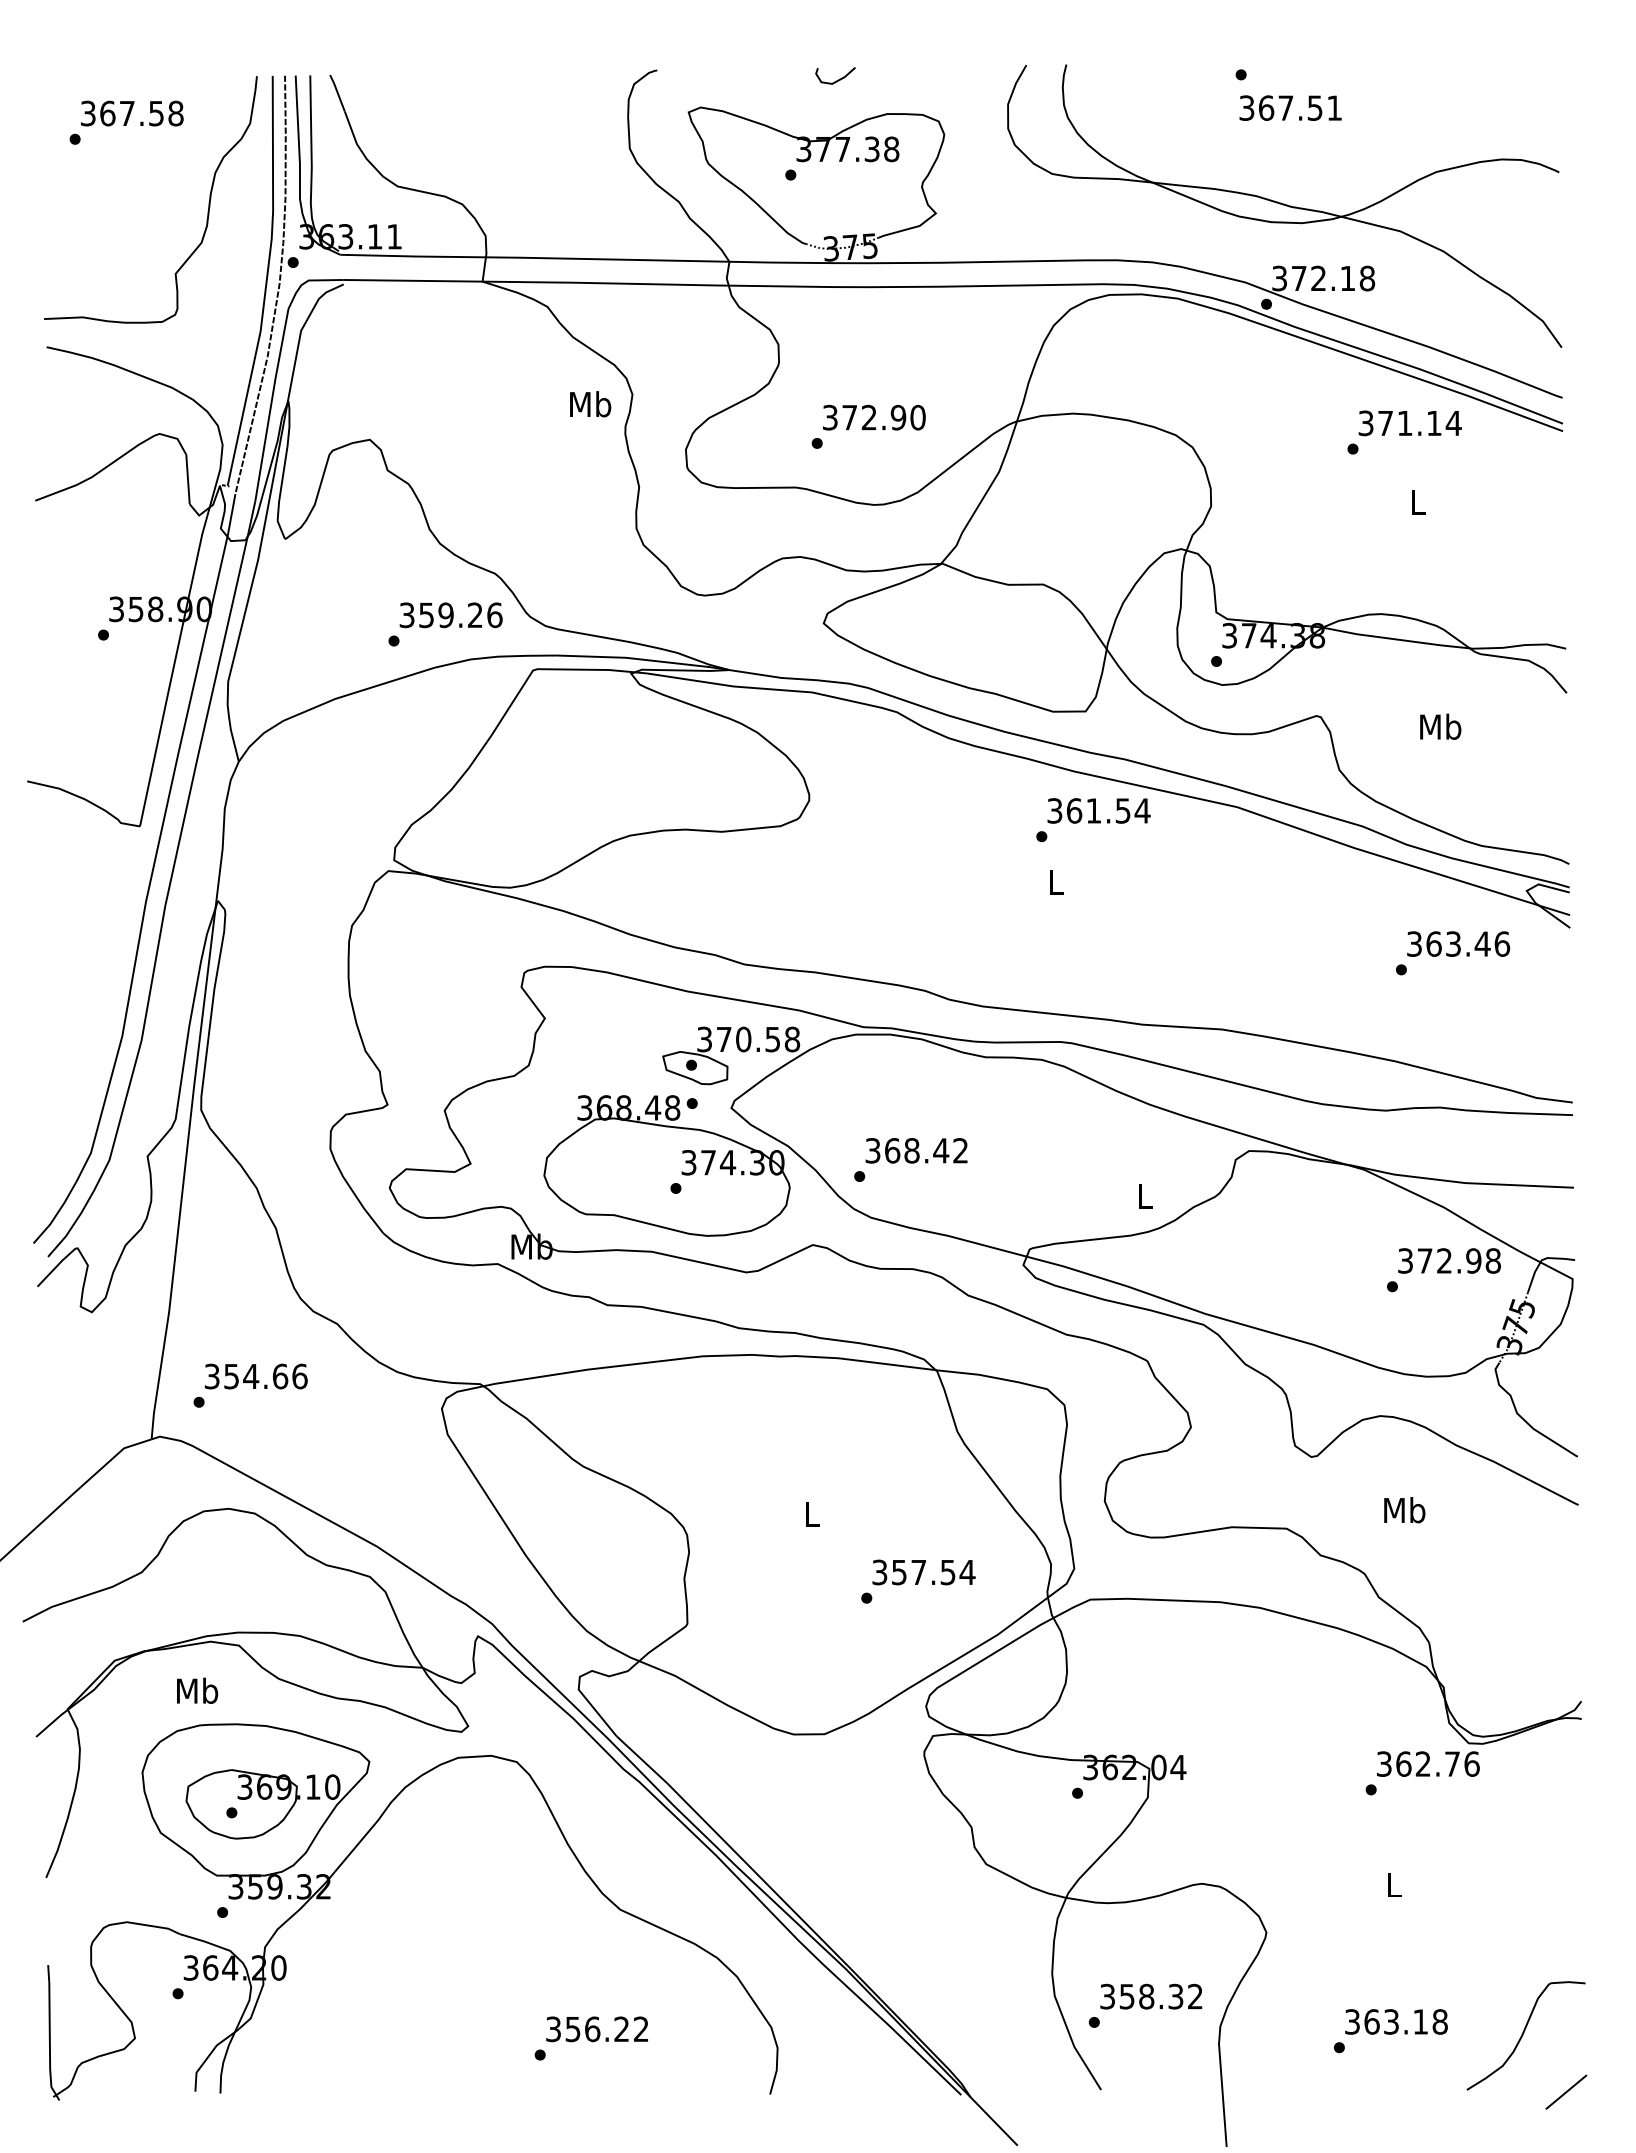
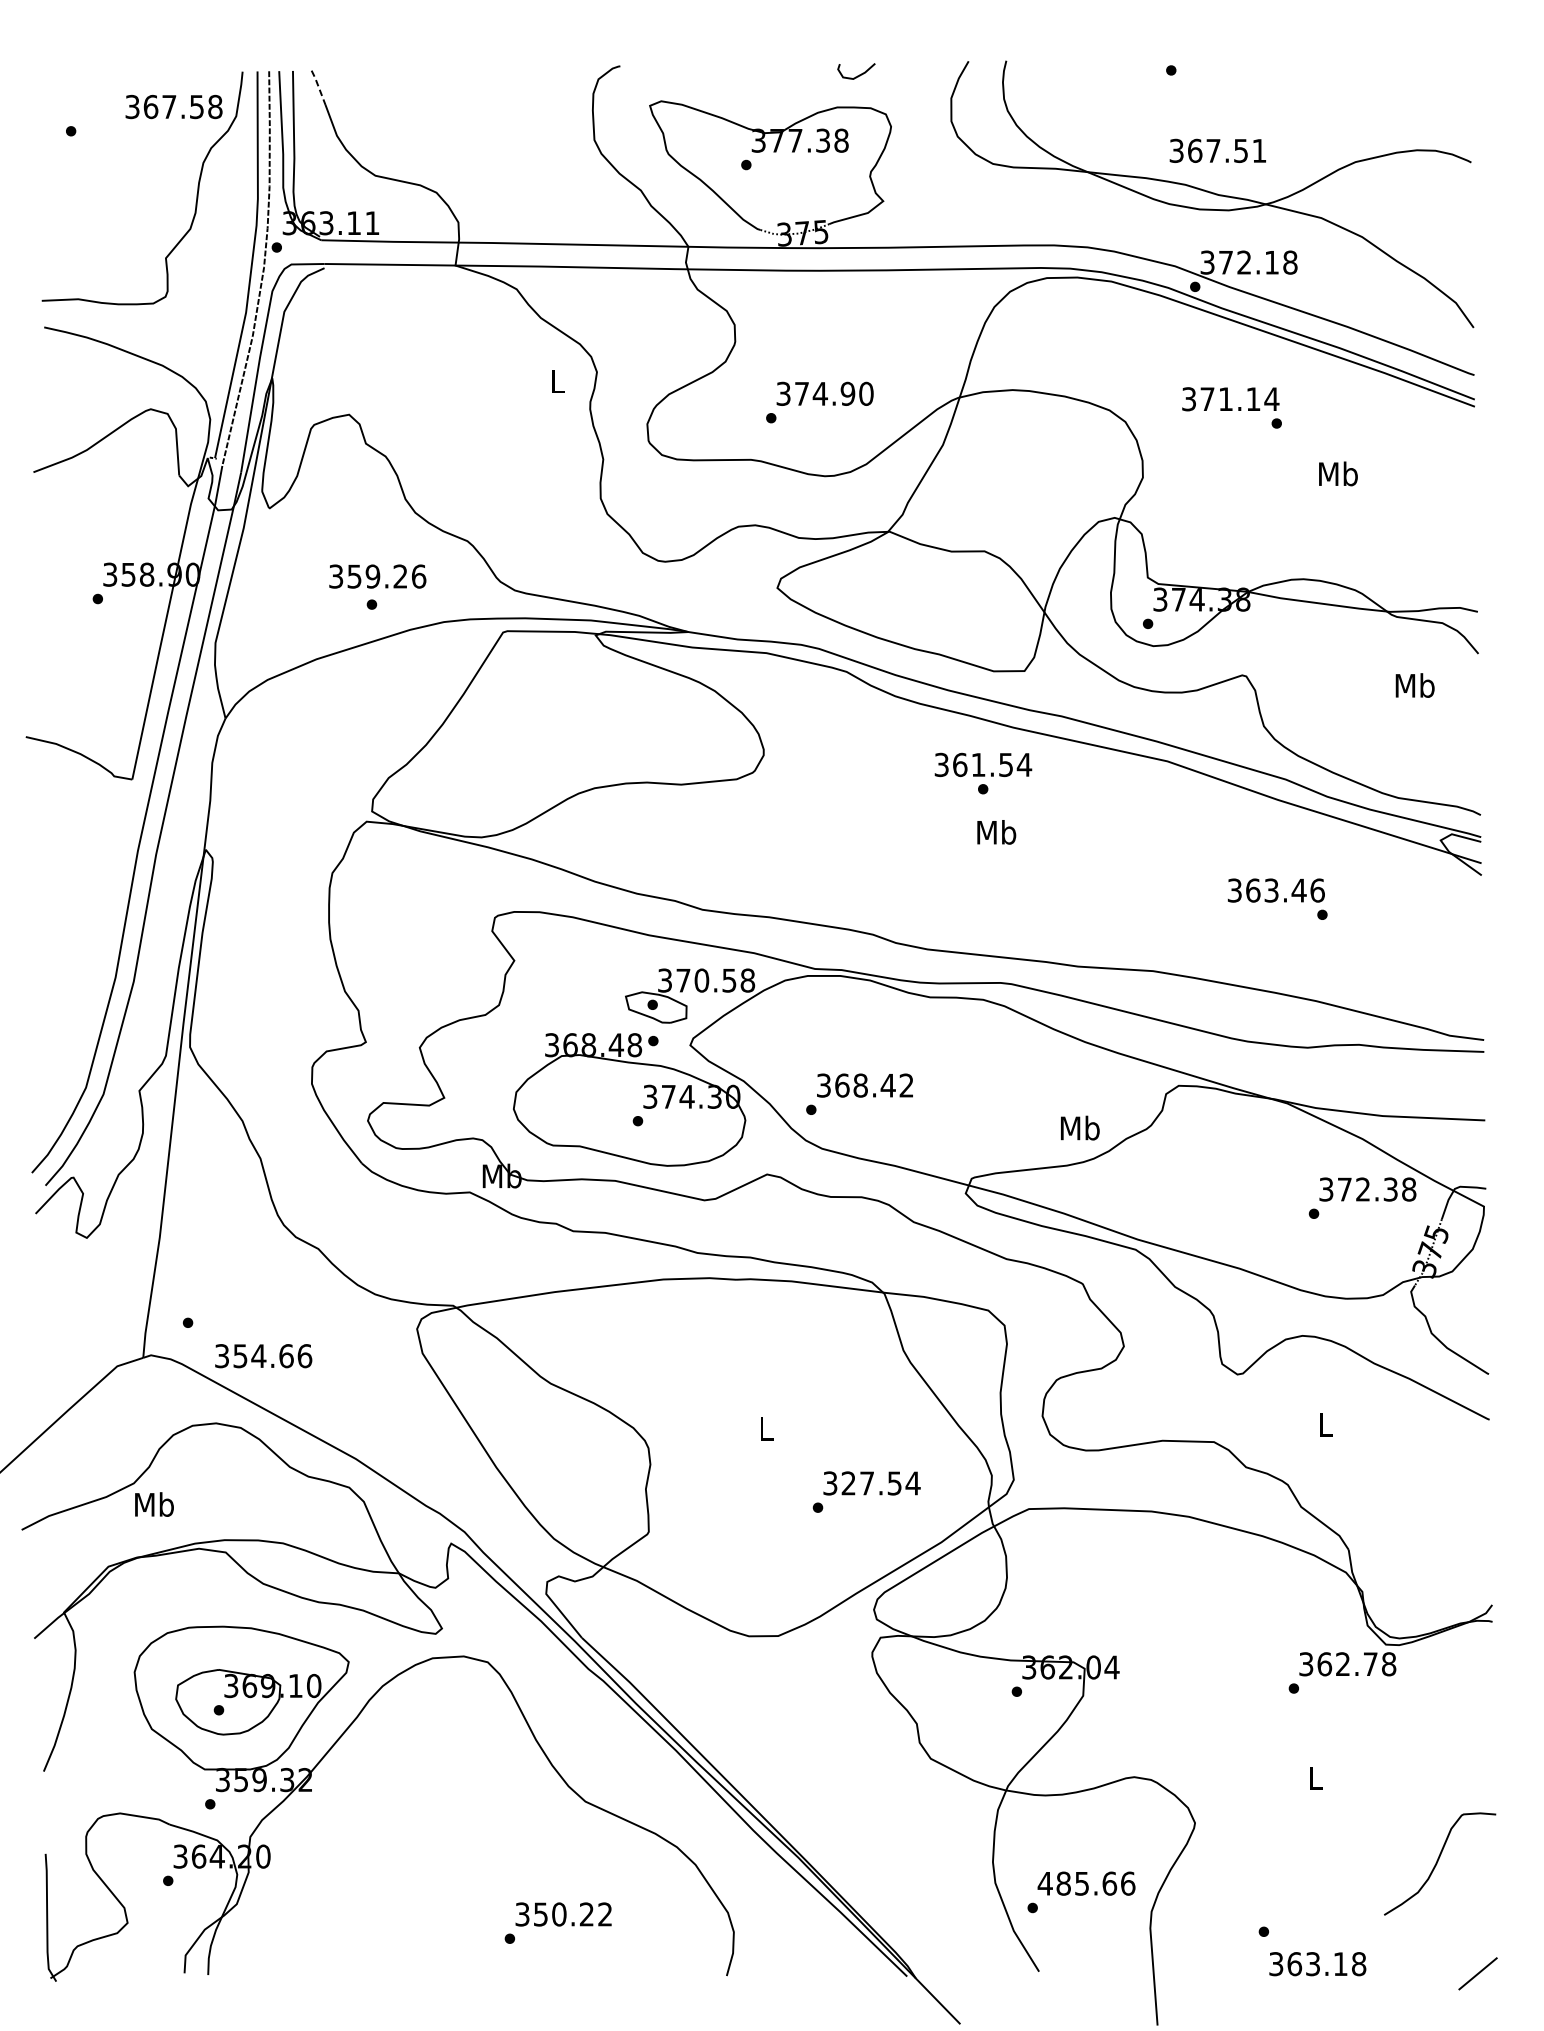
curve: (839, 78) -> (860, 73), moved
line: (337, 93) -> (318, 88), solid -> dashed
text: (1290, 107) -> (1217, 150), moved
text: (132, 113) -> (174, 106), moved
text: (590, 404) -> (557, 381), Mb -> L
text: (869, 417) -> (820, 393), 372.90 -> 374.90
text: (1409, 423) -> (1230, 399), moved
text: (1417, 502) -> (1337, 473), L -> Mb
text: (450, 615) -> (377, 576), moved
text: (1440, 726) -> (1414, 685), moved
text: (1098, 810) -> (982, 764), moved
text: (1055, 882) -> (996, 832), L -> Mb
text: (1458, 943) -> (1276, 890), moved
text: (1144, 1195) -> (1080, 1127), L -> Mb
text: (1473, 1260) -> (1390, 1189), 372.98 -> 372.38
text: (255, 1376) -> (262, 1356), moved
text: (1404, 1510) -> (1325, 1424), Mb -> L
text: (899, 1572) -> (848, 1483), 357.54 -> 327.54
text: (197, 1690) -> (154, 1504), moved
text: (1471, 1763) -> (1388, 1663), 362.76 -> 362.78
text: (1151, 1996) -> (1086, 1883), 358.32 -> 485.66
text: (1396, 2021) -> (1317, 1963), moved
text: (592, 2028) -> (559, 1913), 356.22 -> 350.22
curve: (1523, 2035) -> (1437, 1863), moved

